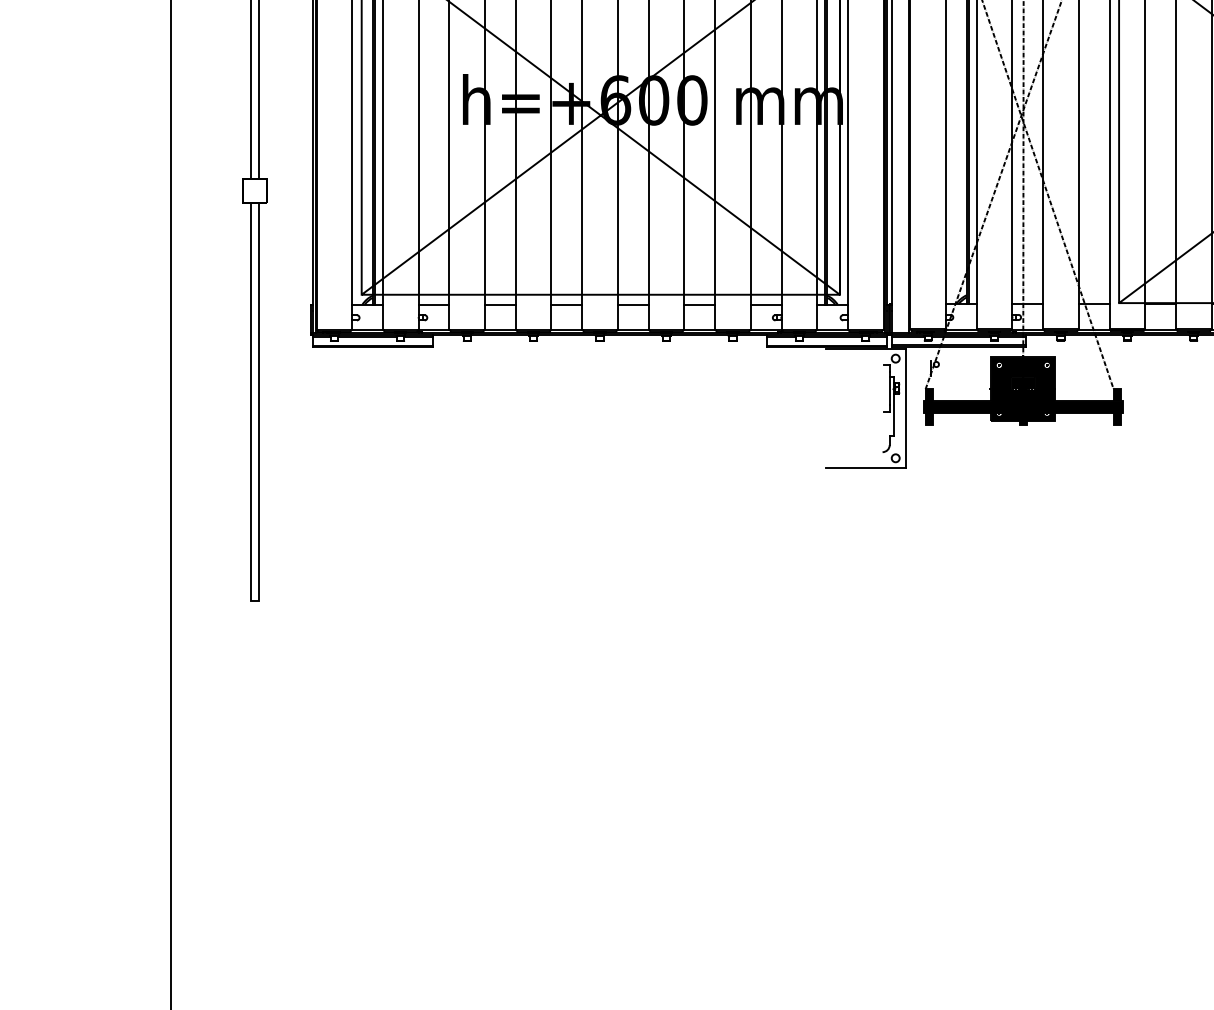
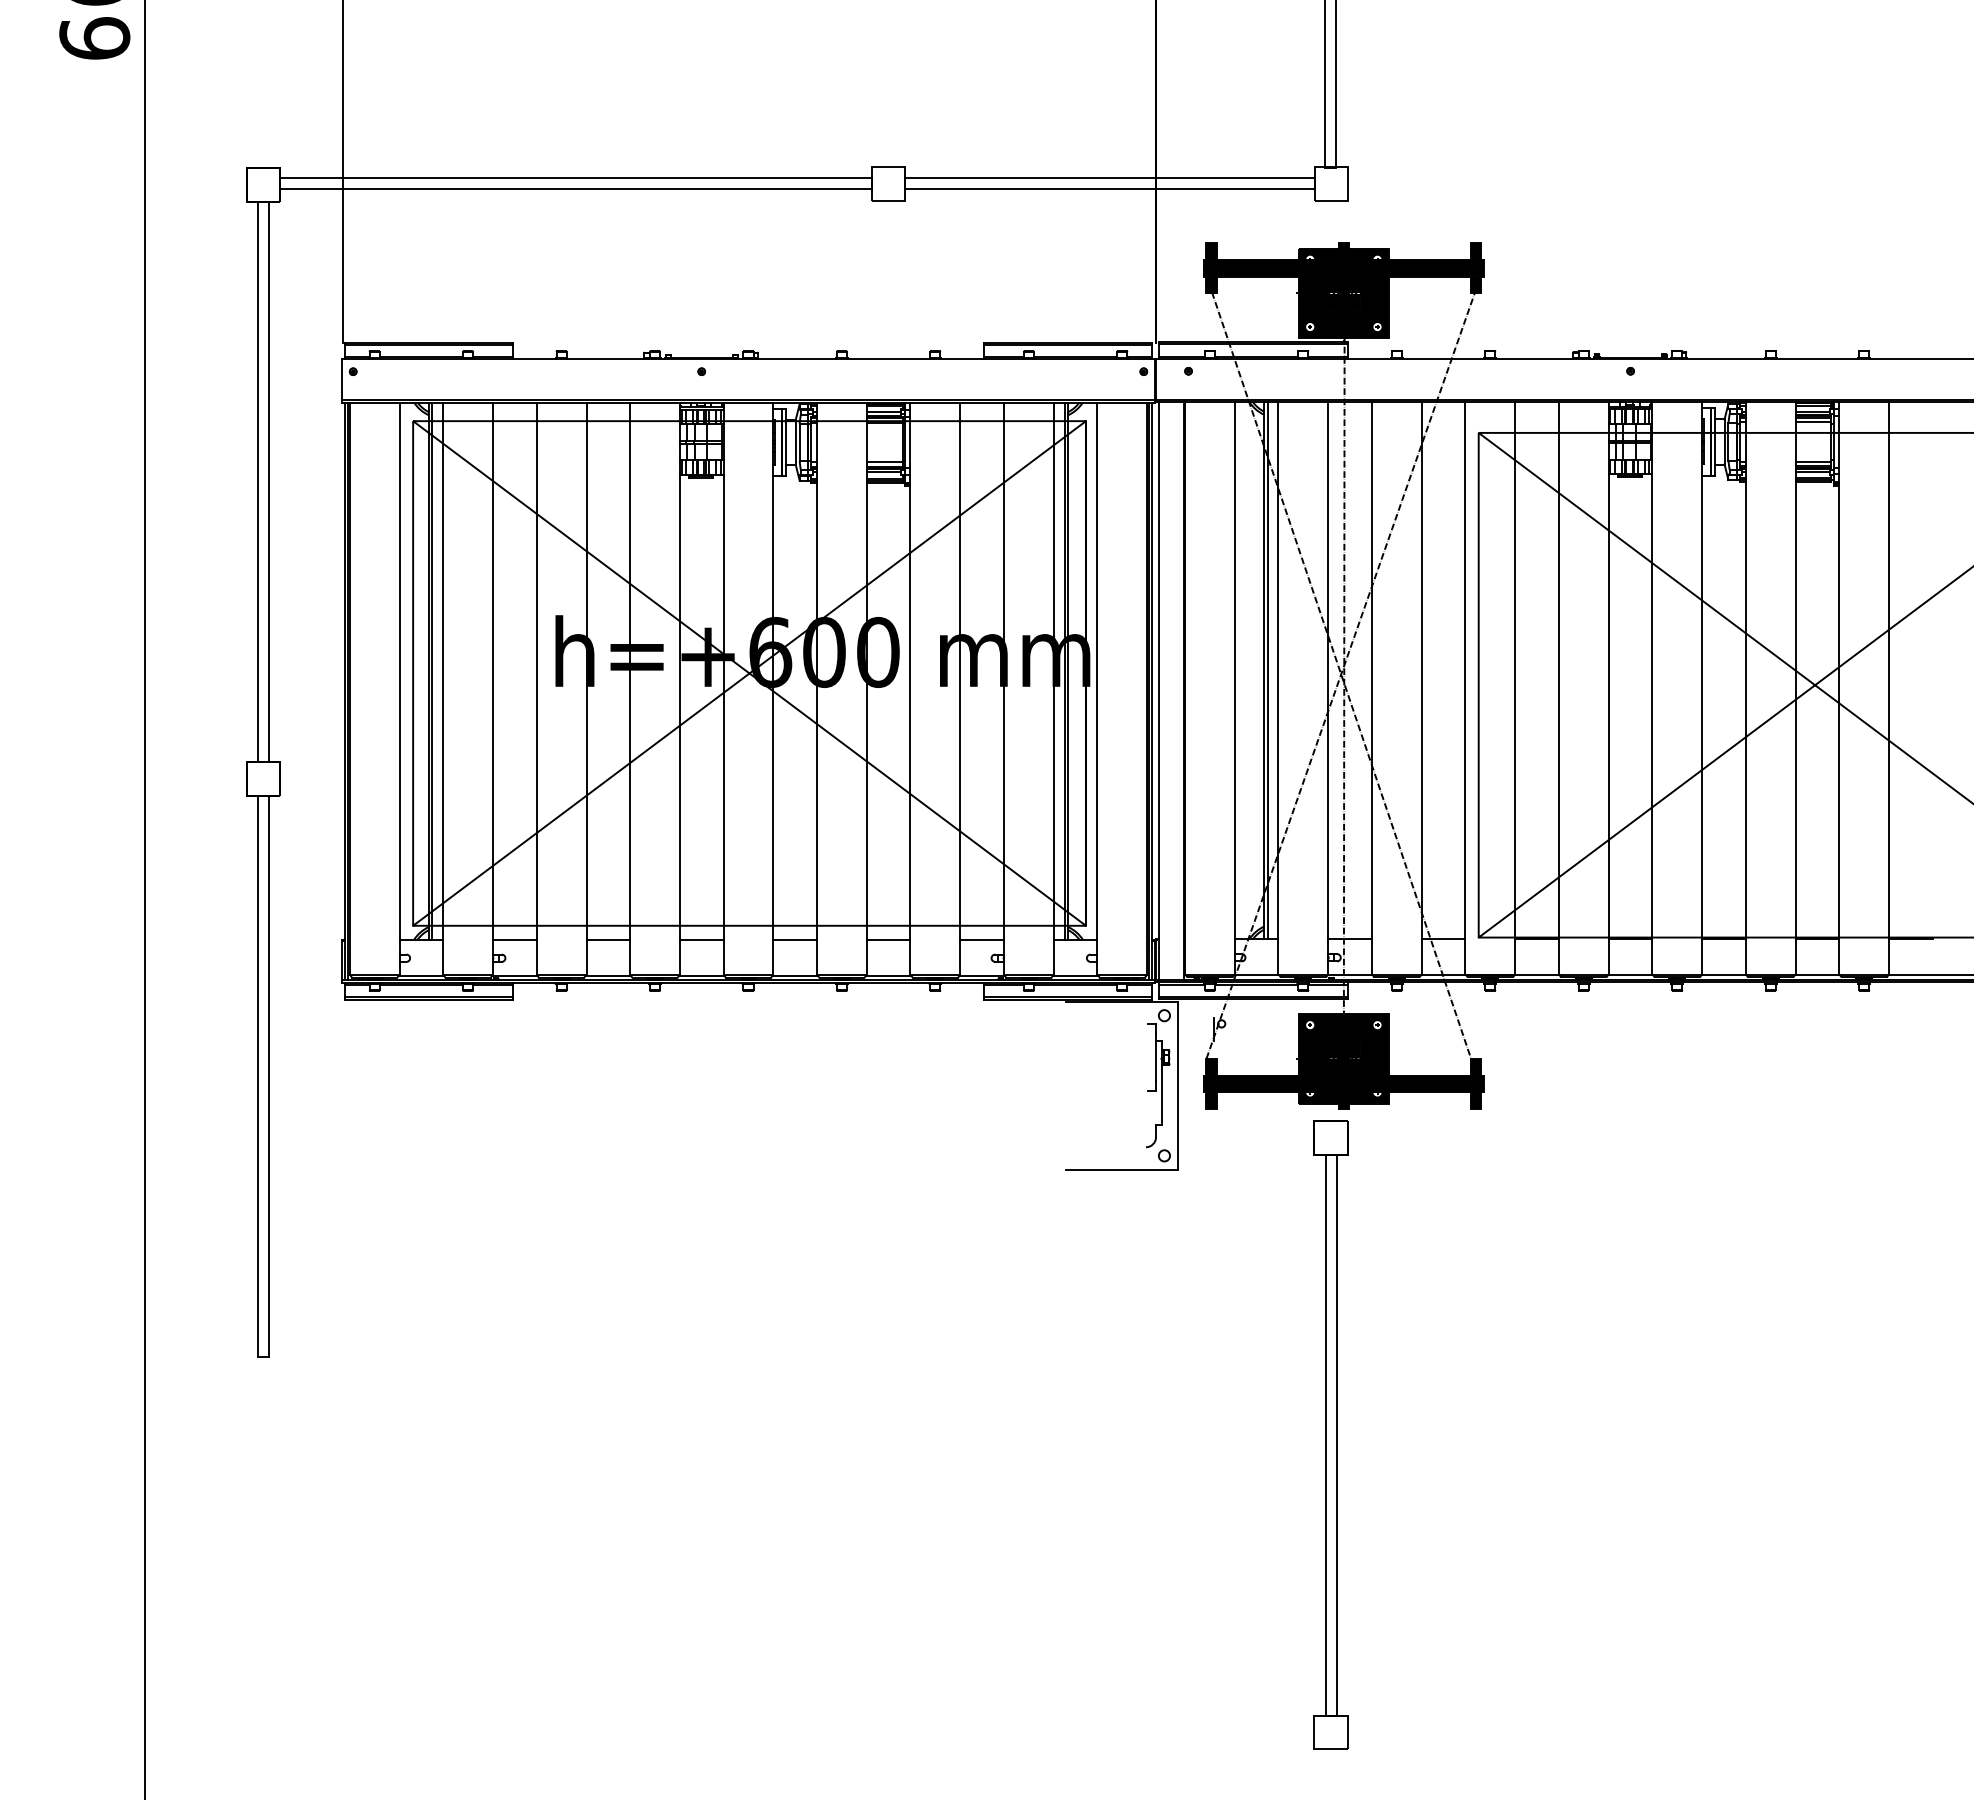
part: (1013, 656) -> (1330, 1434), added

